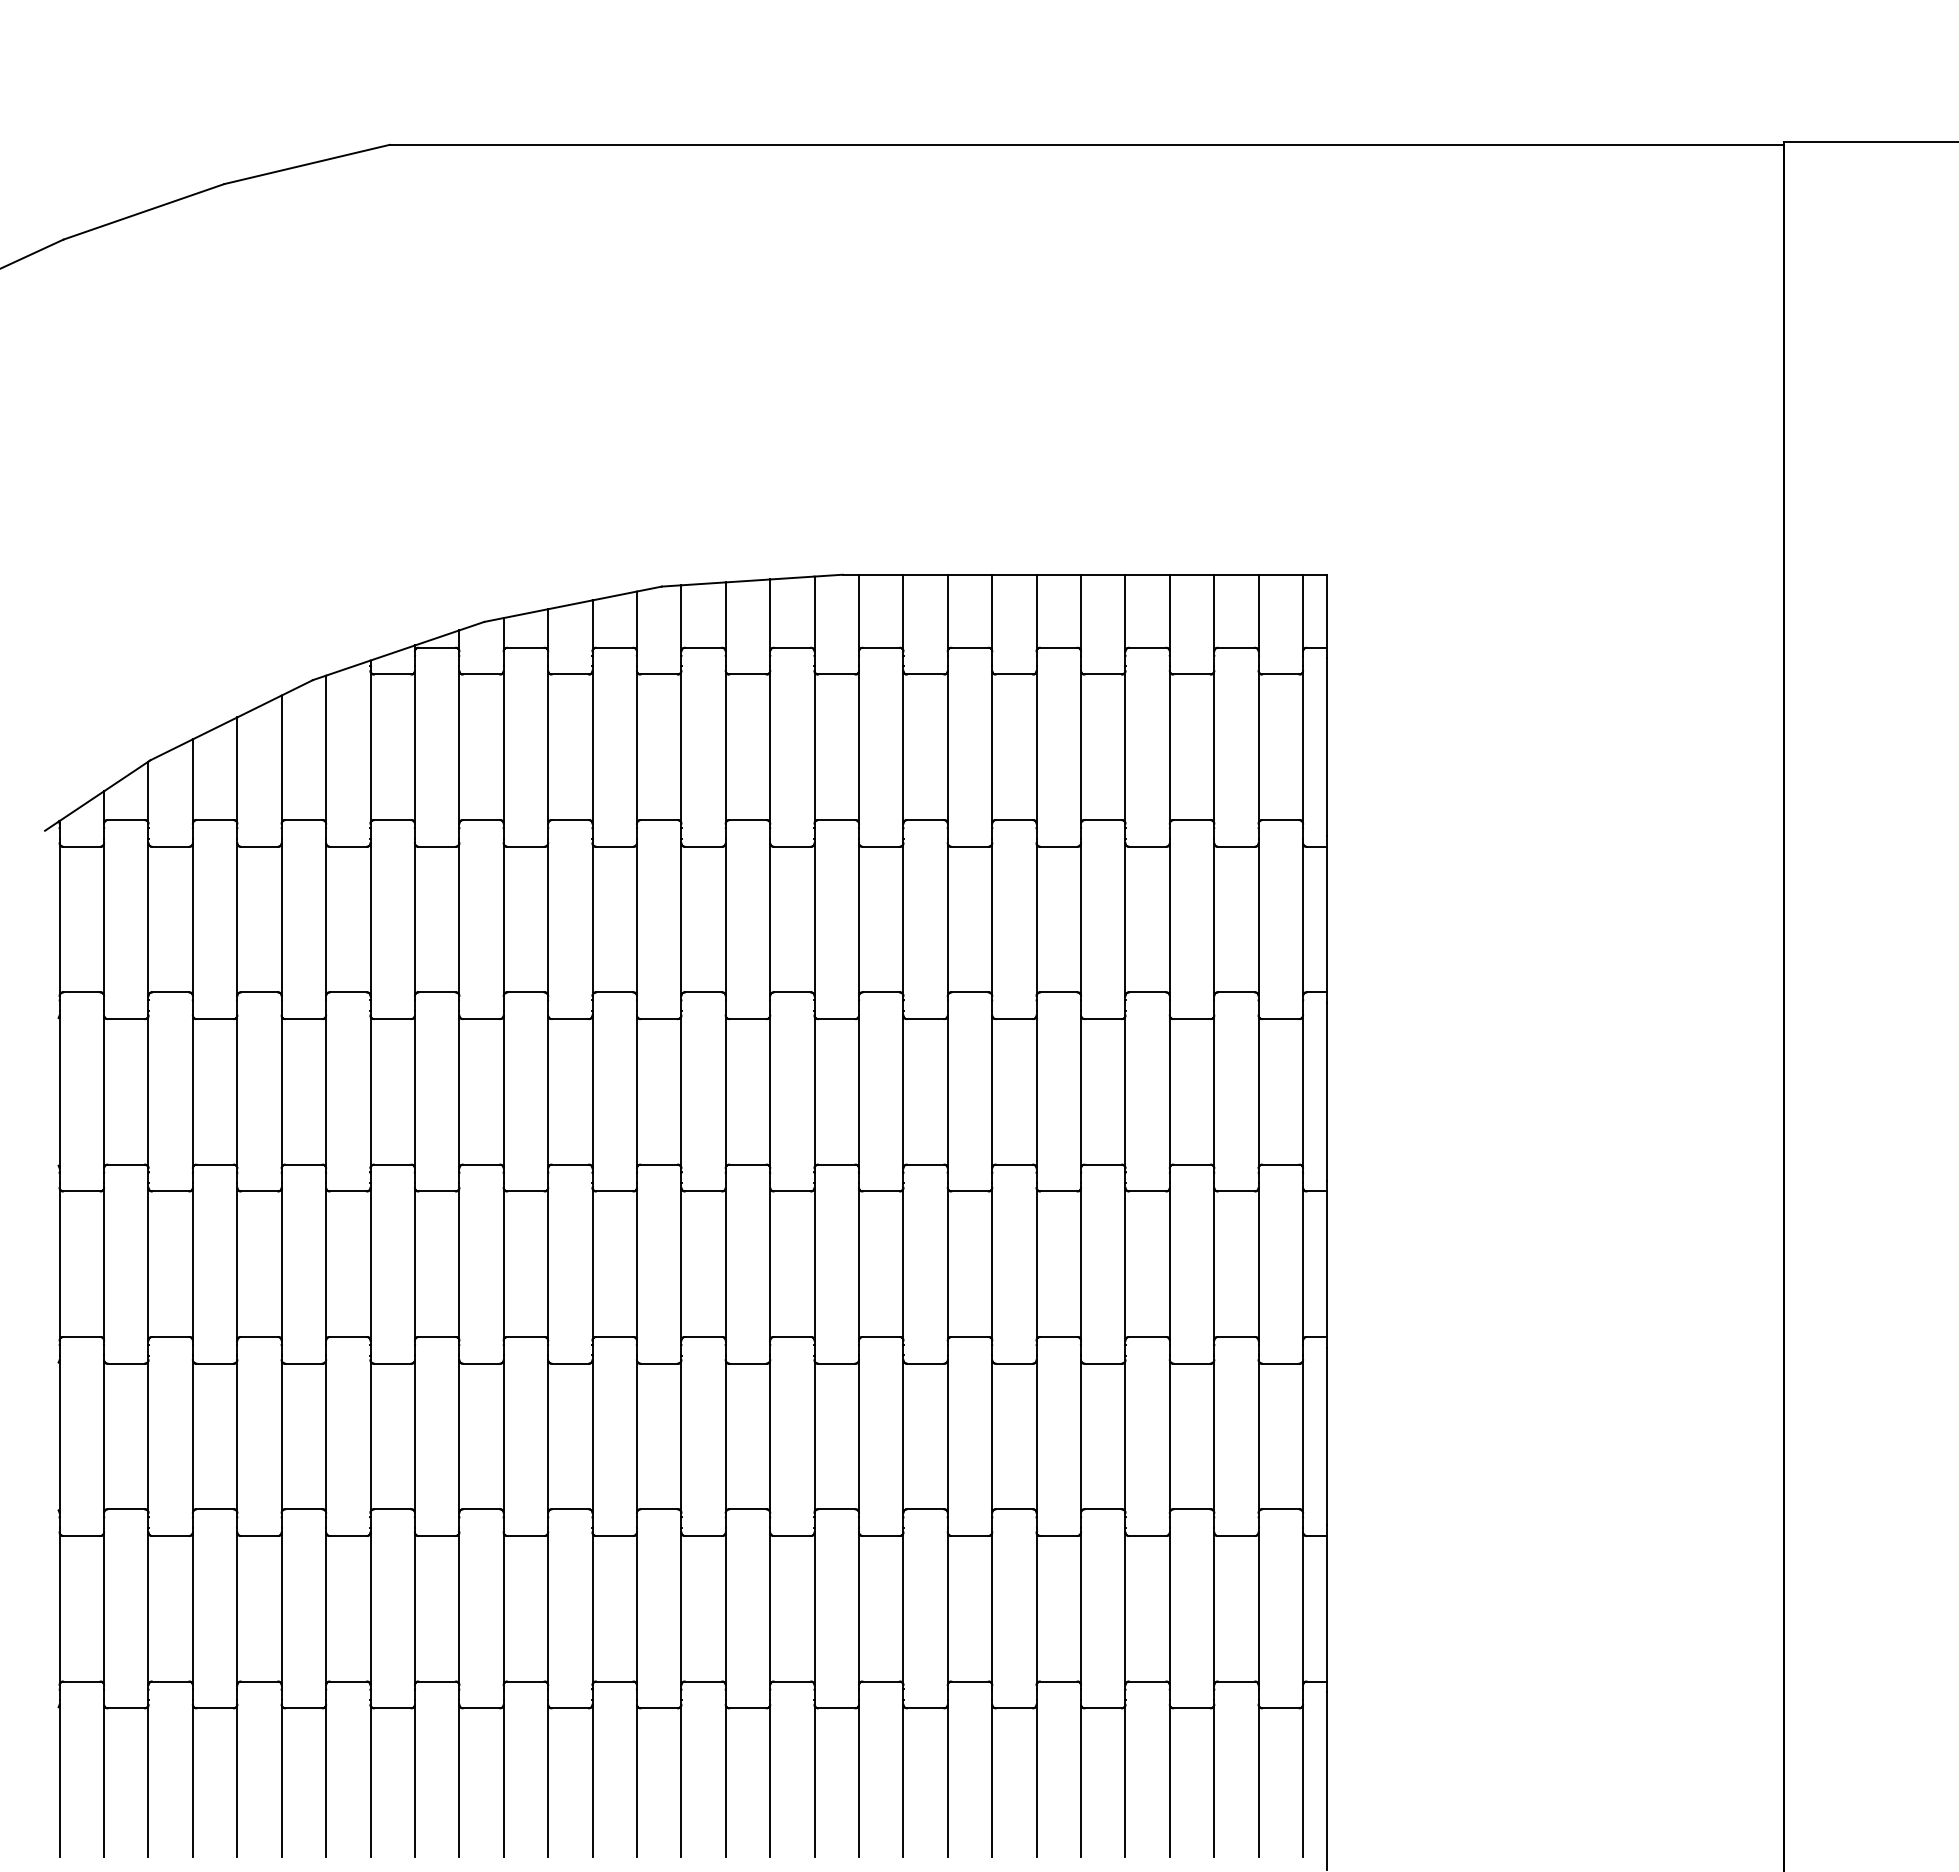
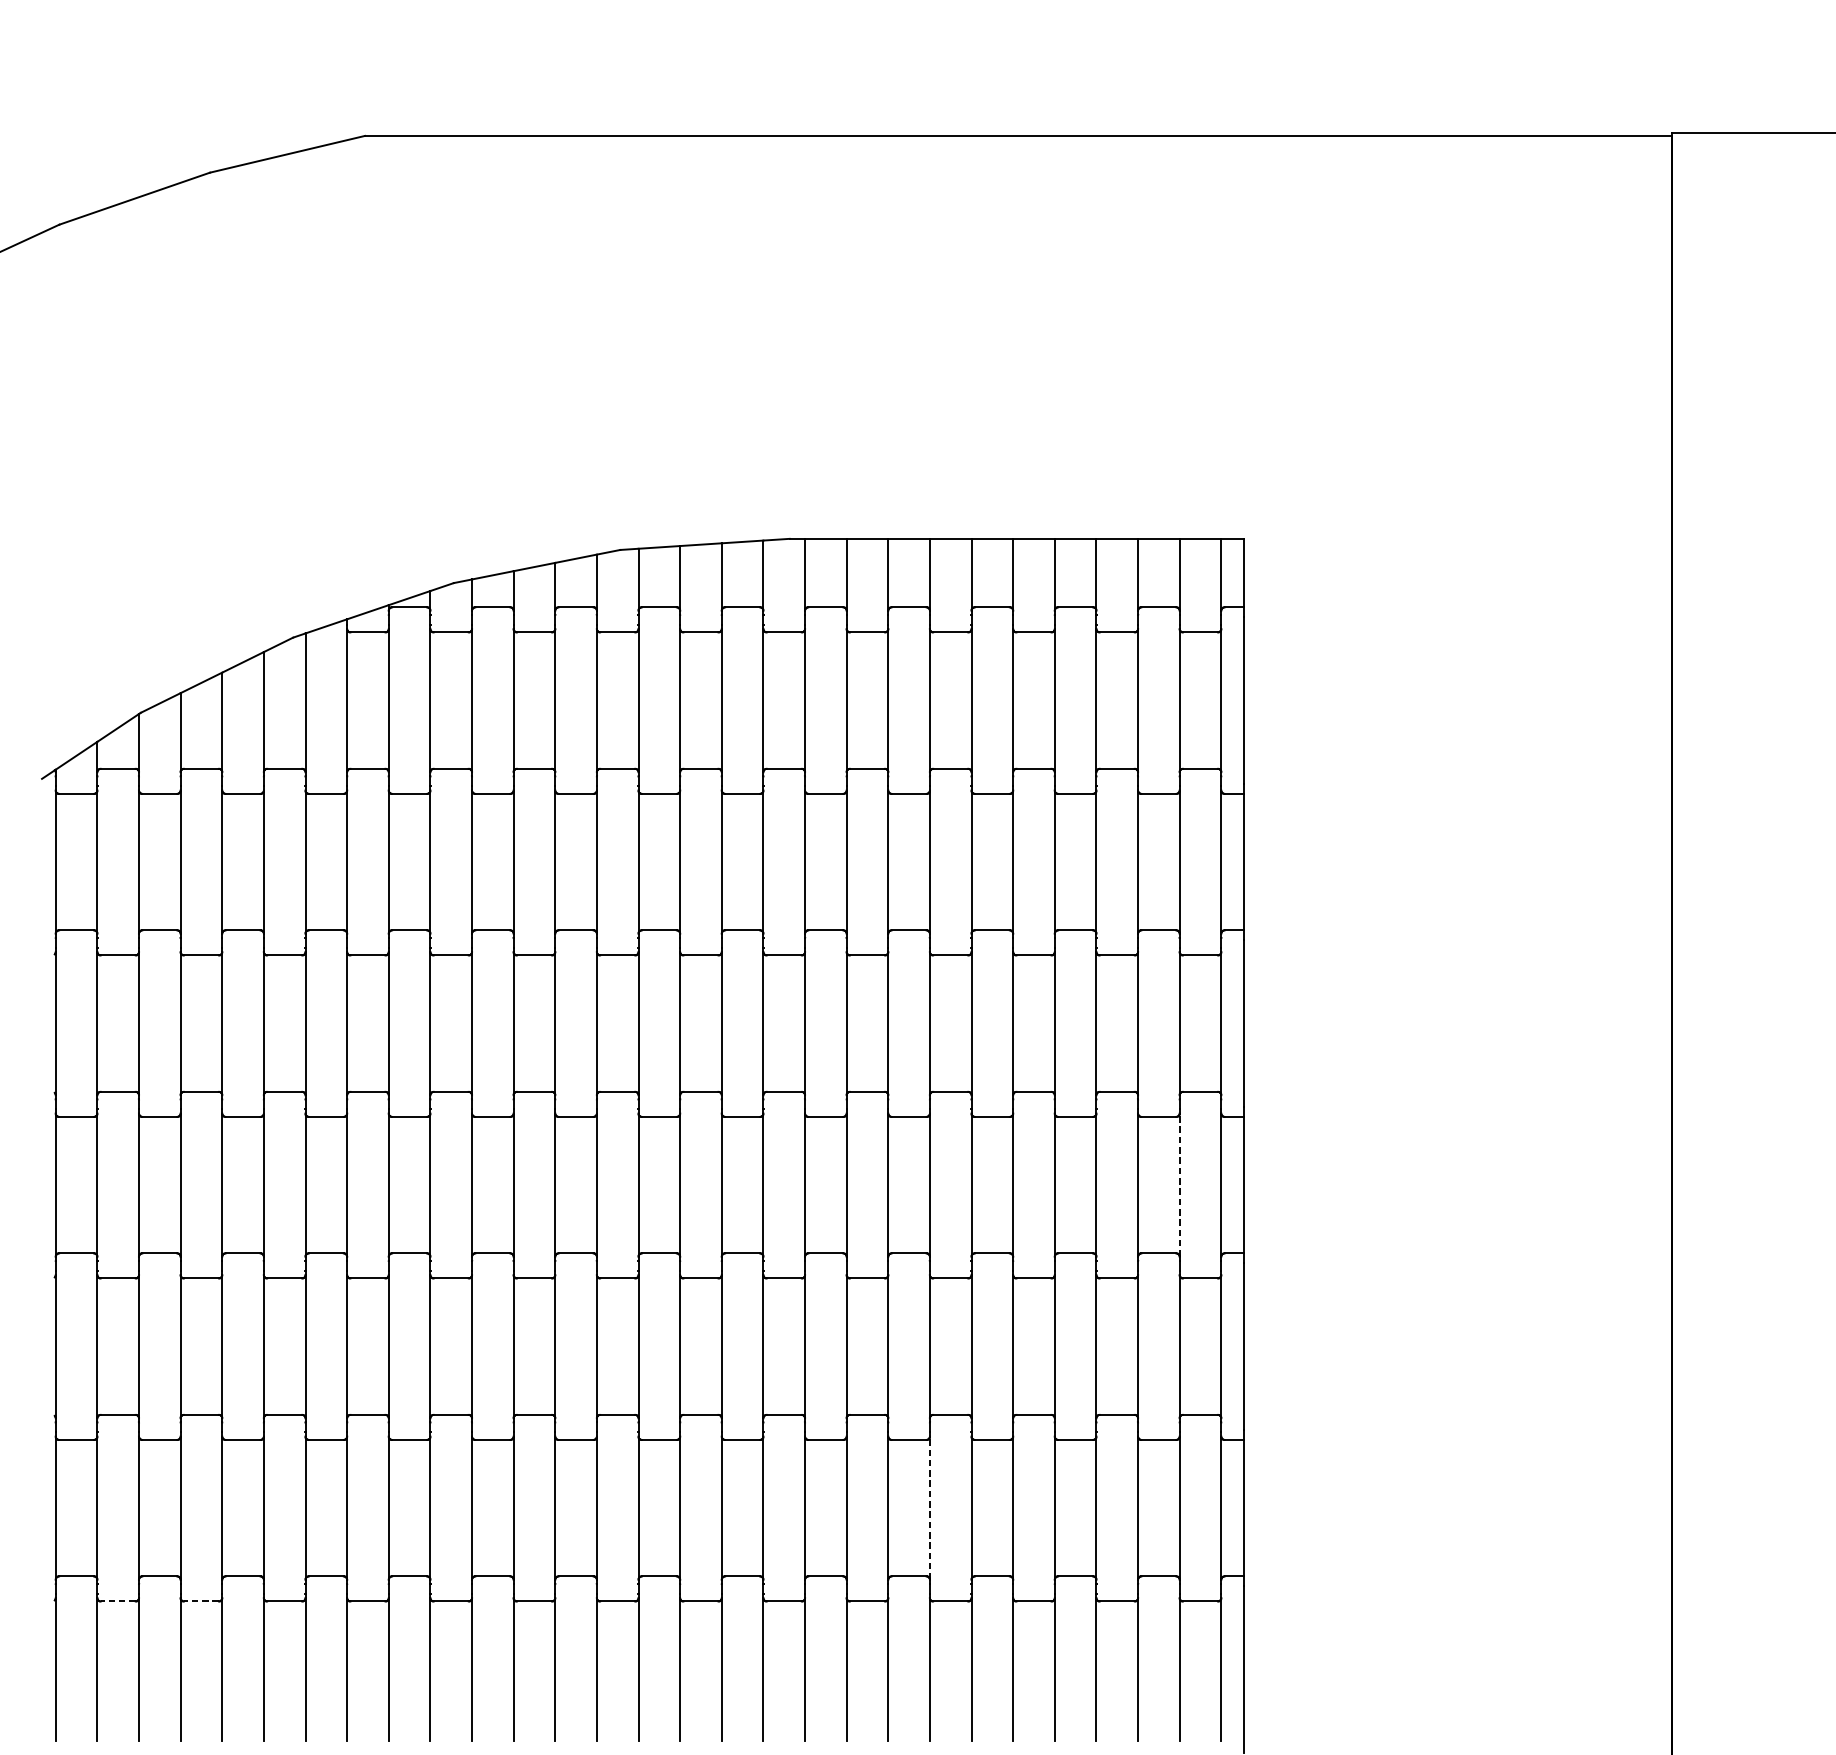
line: (1258, 1263) -> (1179, 1184), solid -> dashed
line: (992, 1608) -> (930, 1507), solid -> dashed
line: (126, 1708) -> (118, 1601), solid -> dashed
line: (215, 1708) -> (201, 1601), solid -> dashed

